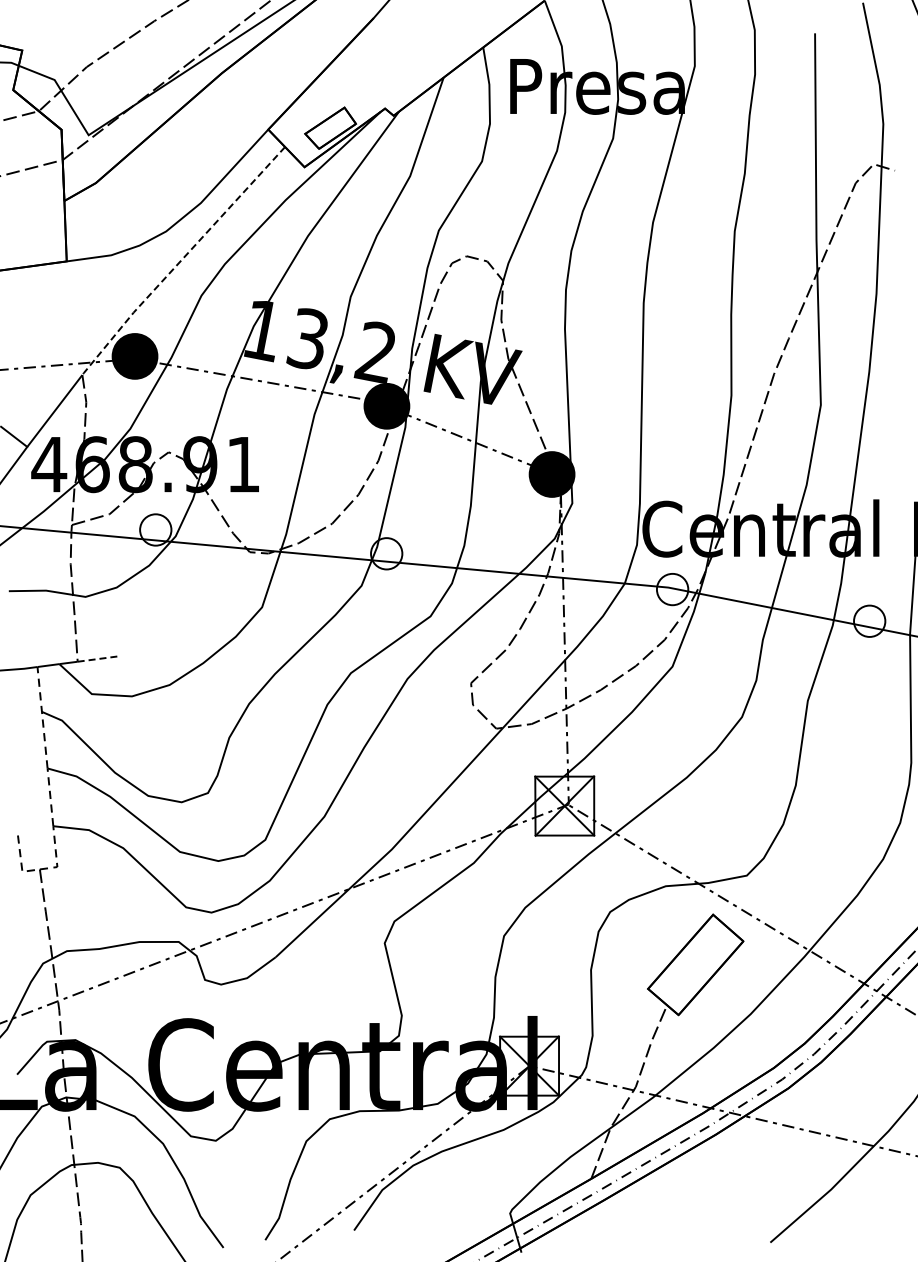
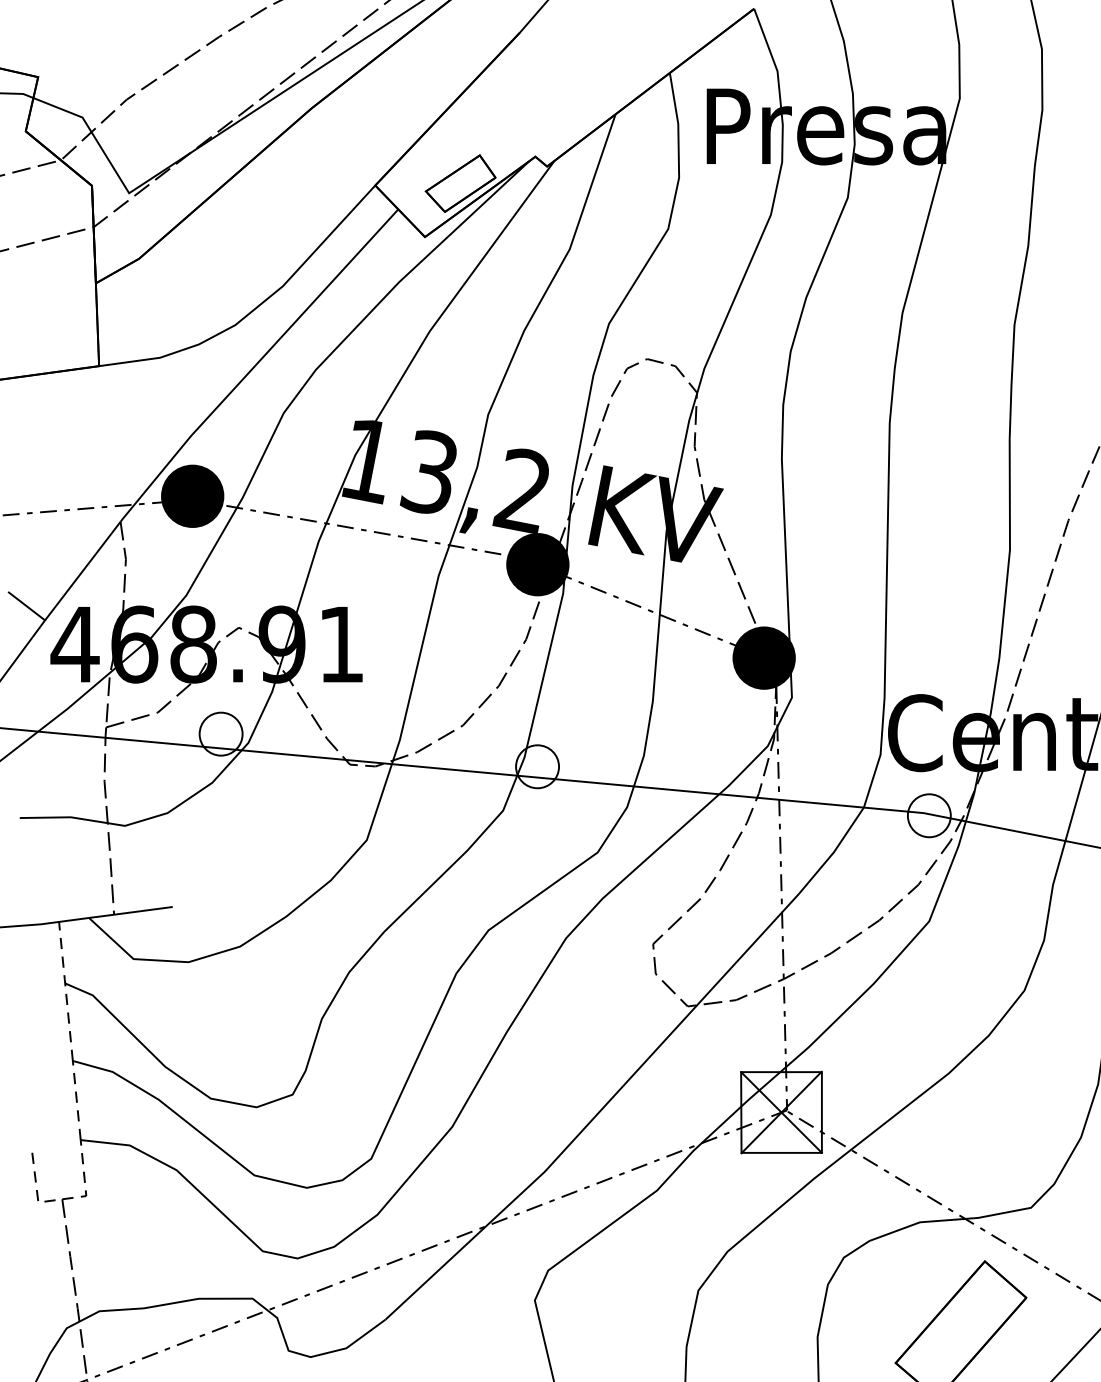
line: (180, 261) -> (254, 366), dashed -> solid
line: (99, 658) -> (144, 910), dashed -> solid

